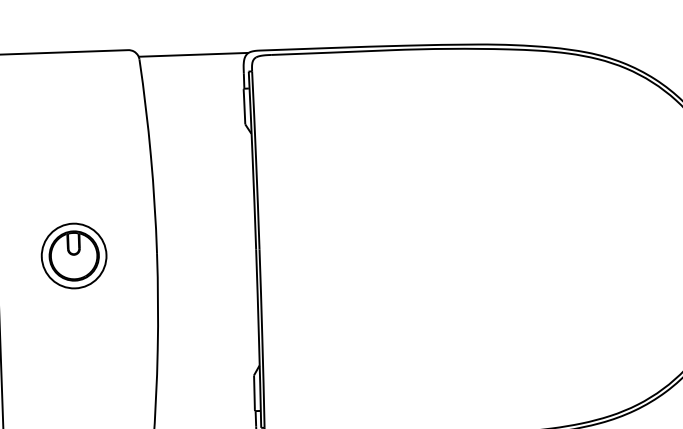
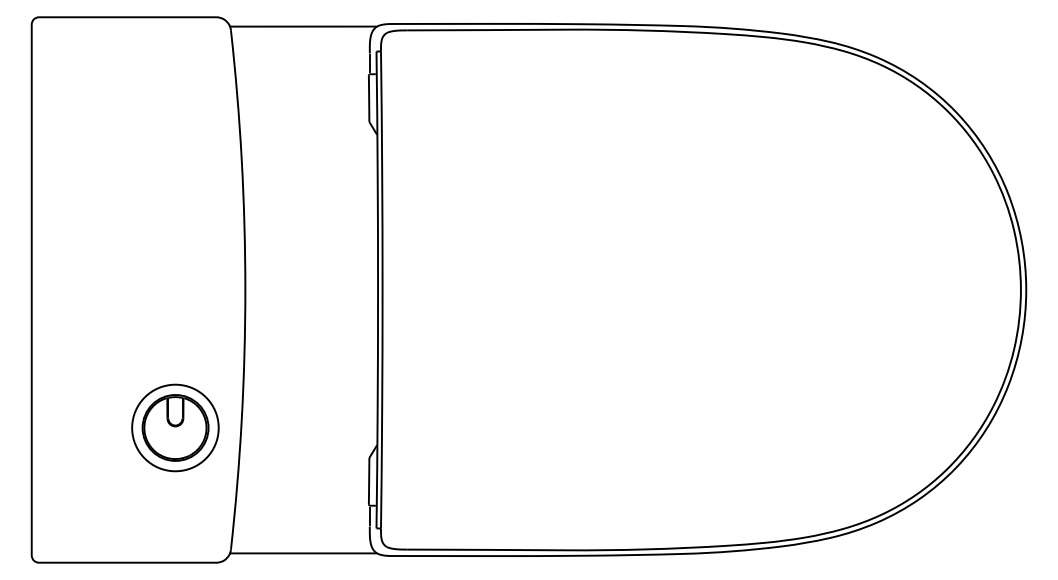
part: (74, 255) -> (175, 427), moved

